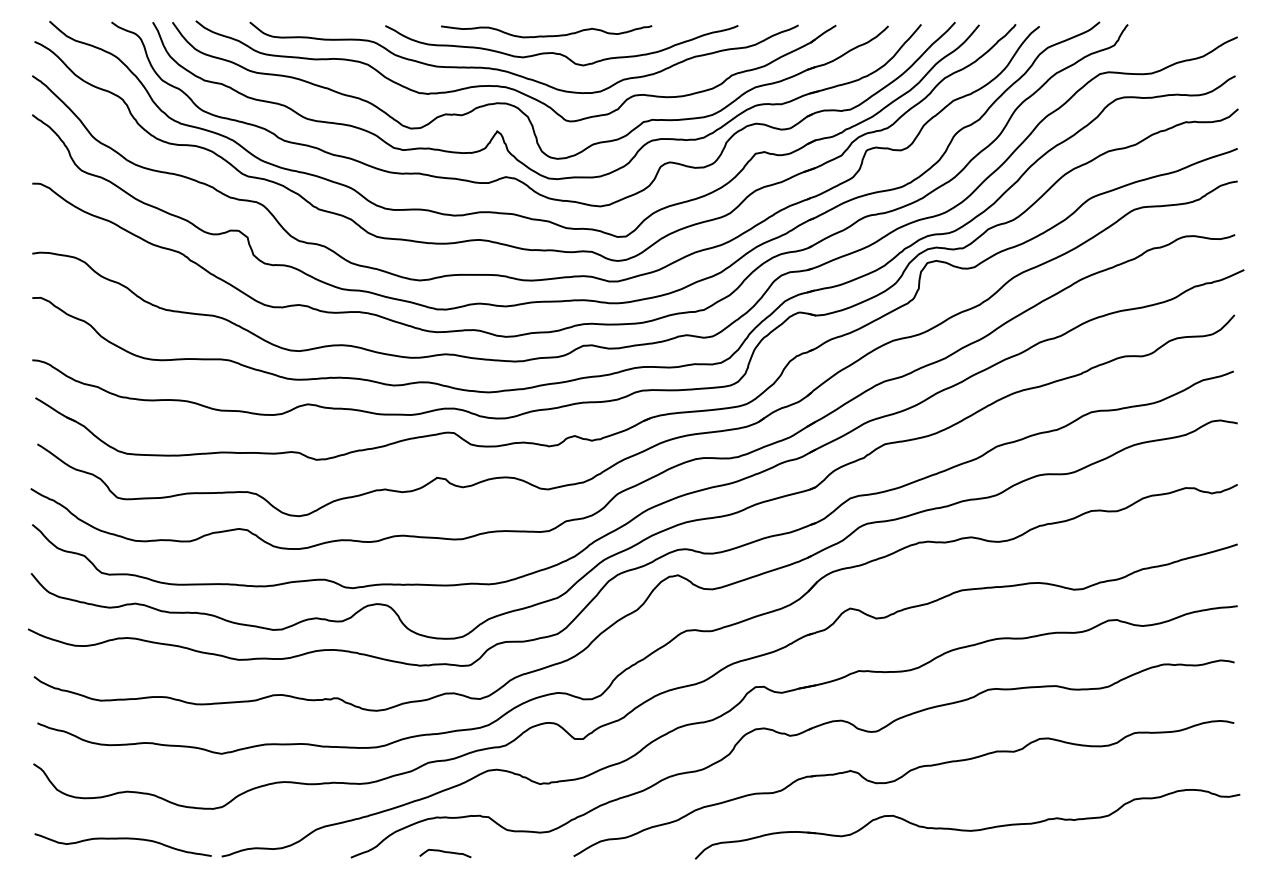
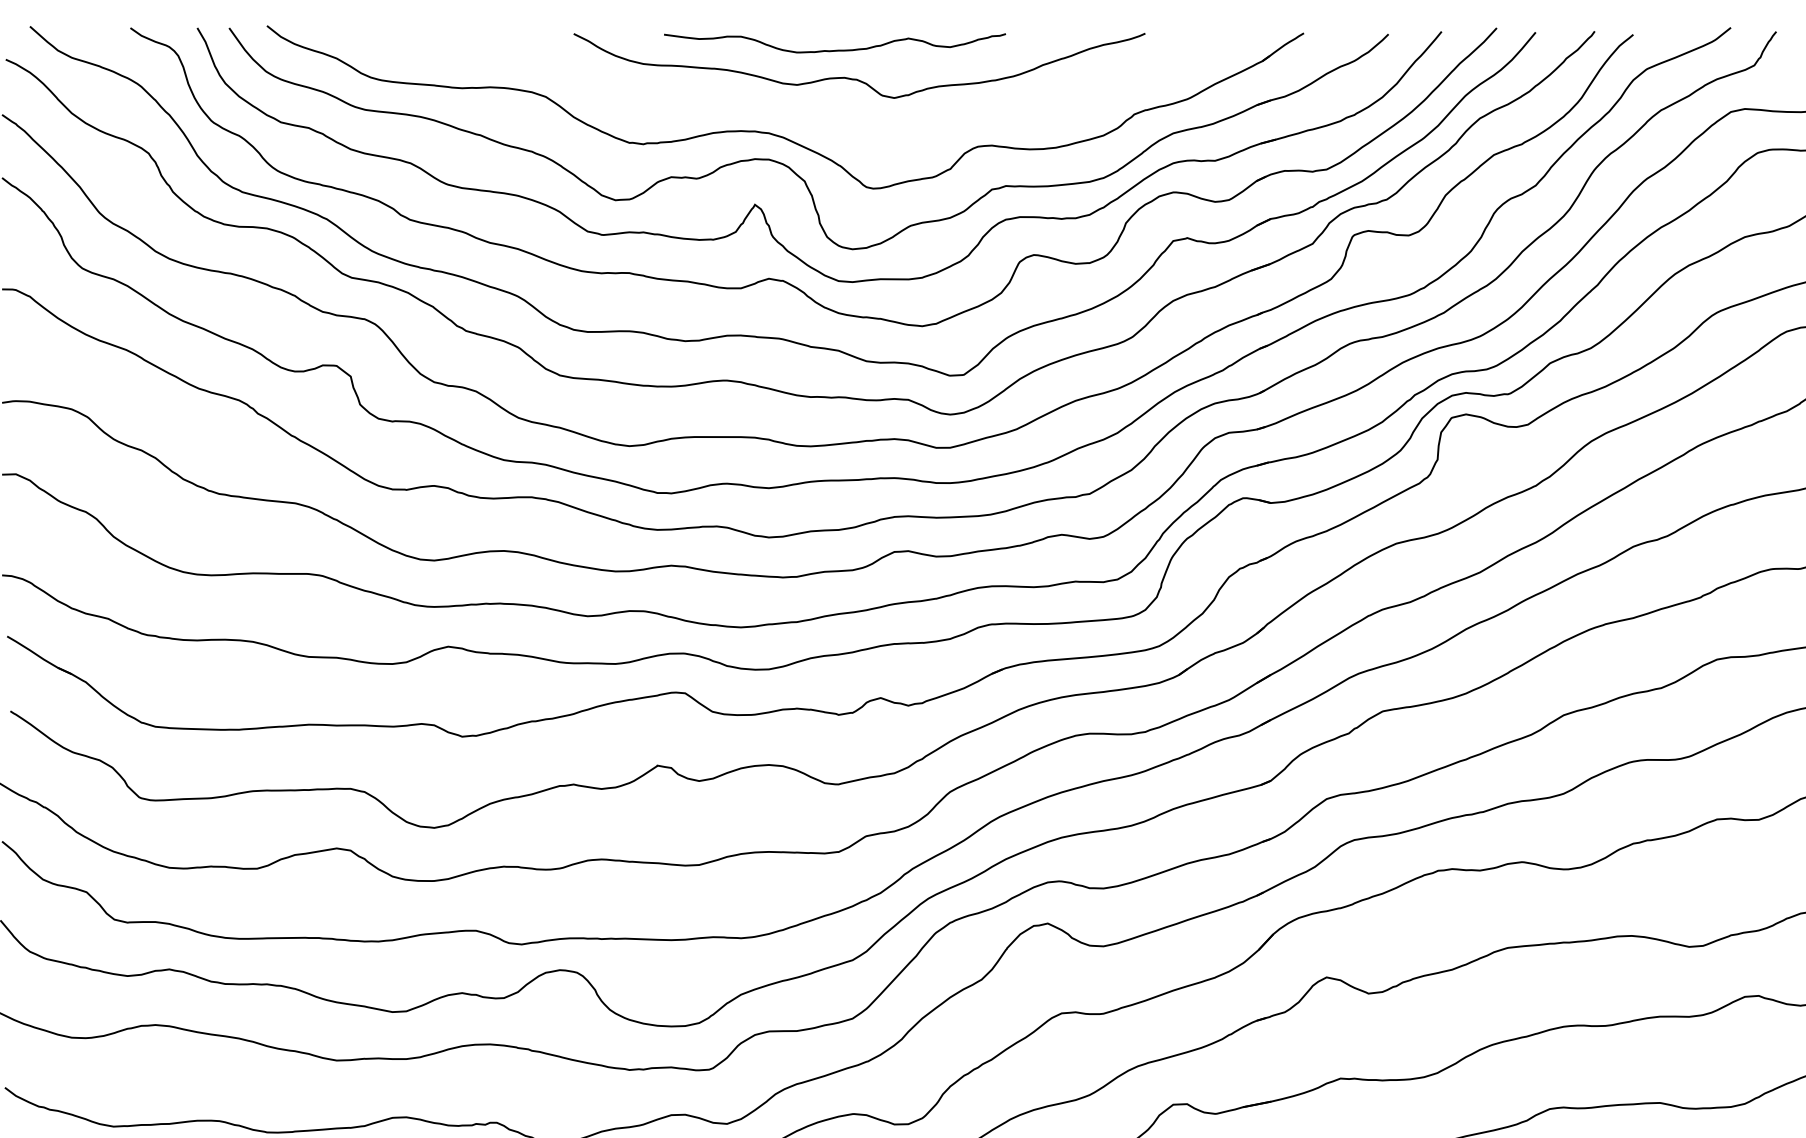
curve: (519, 74) -> (791, 112), removed

